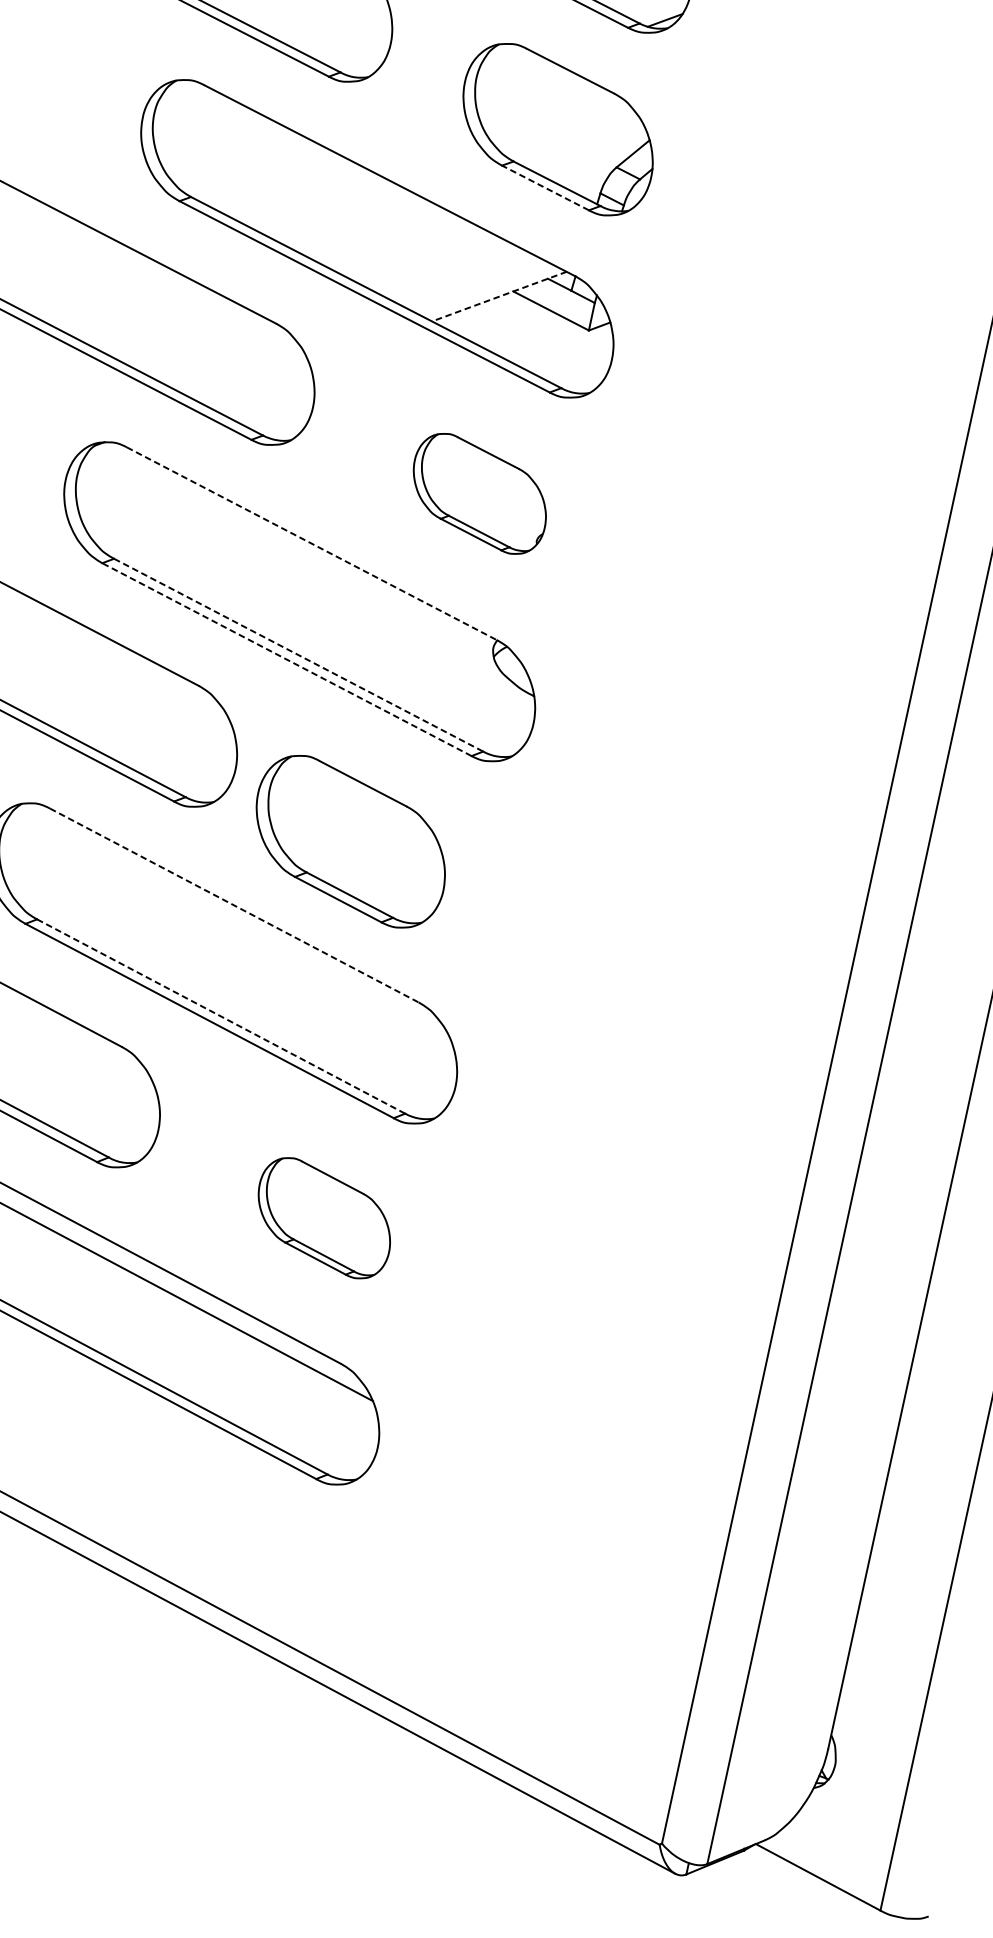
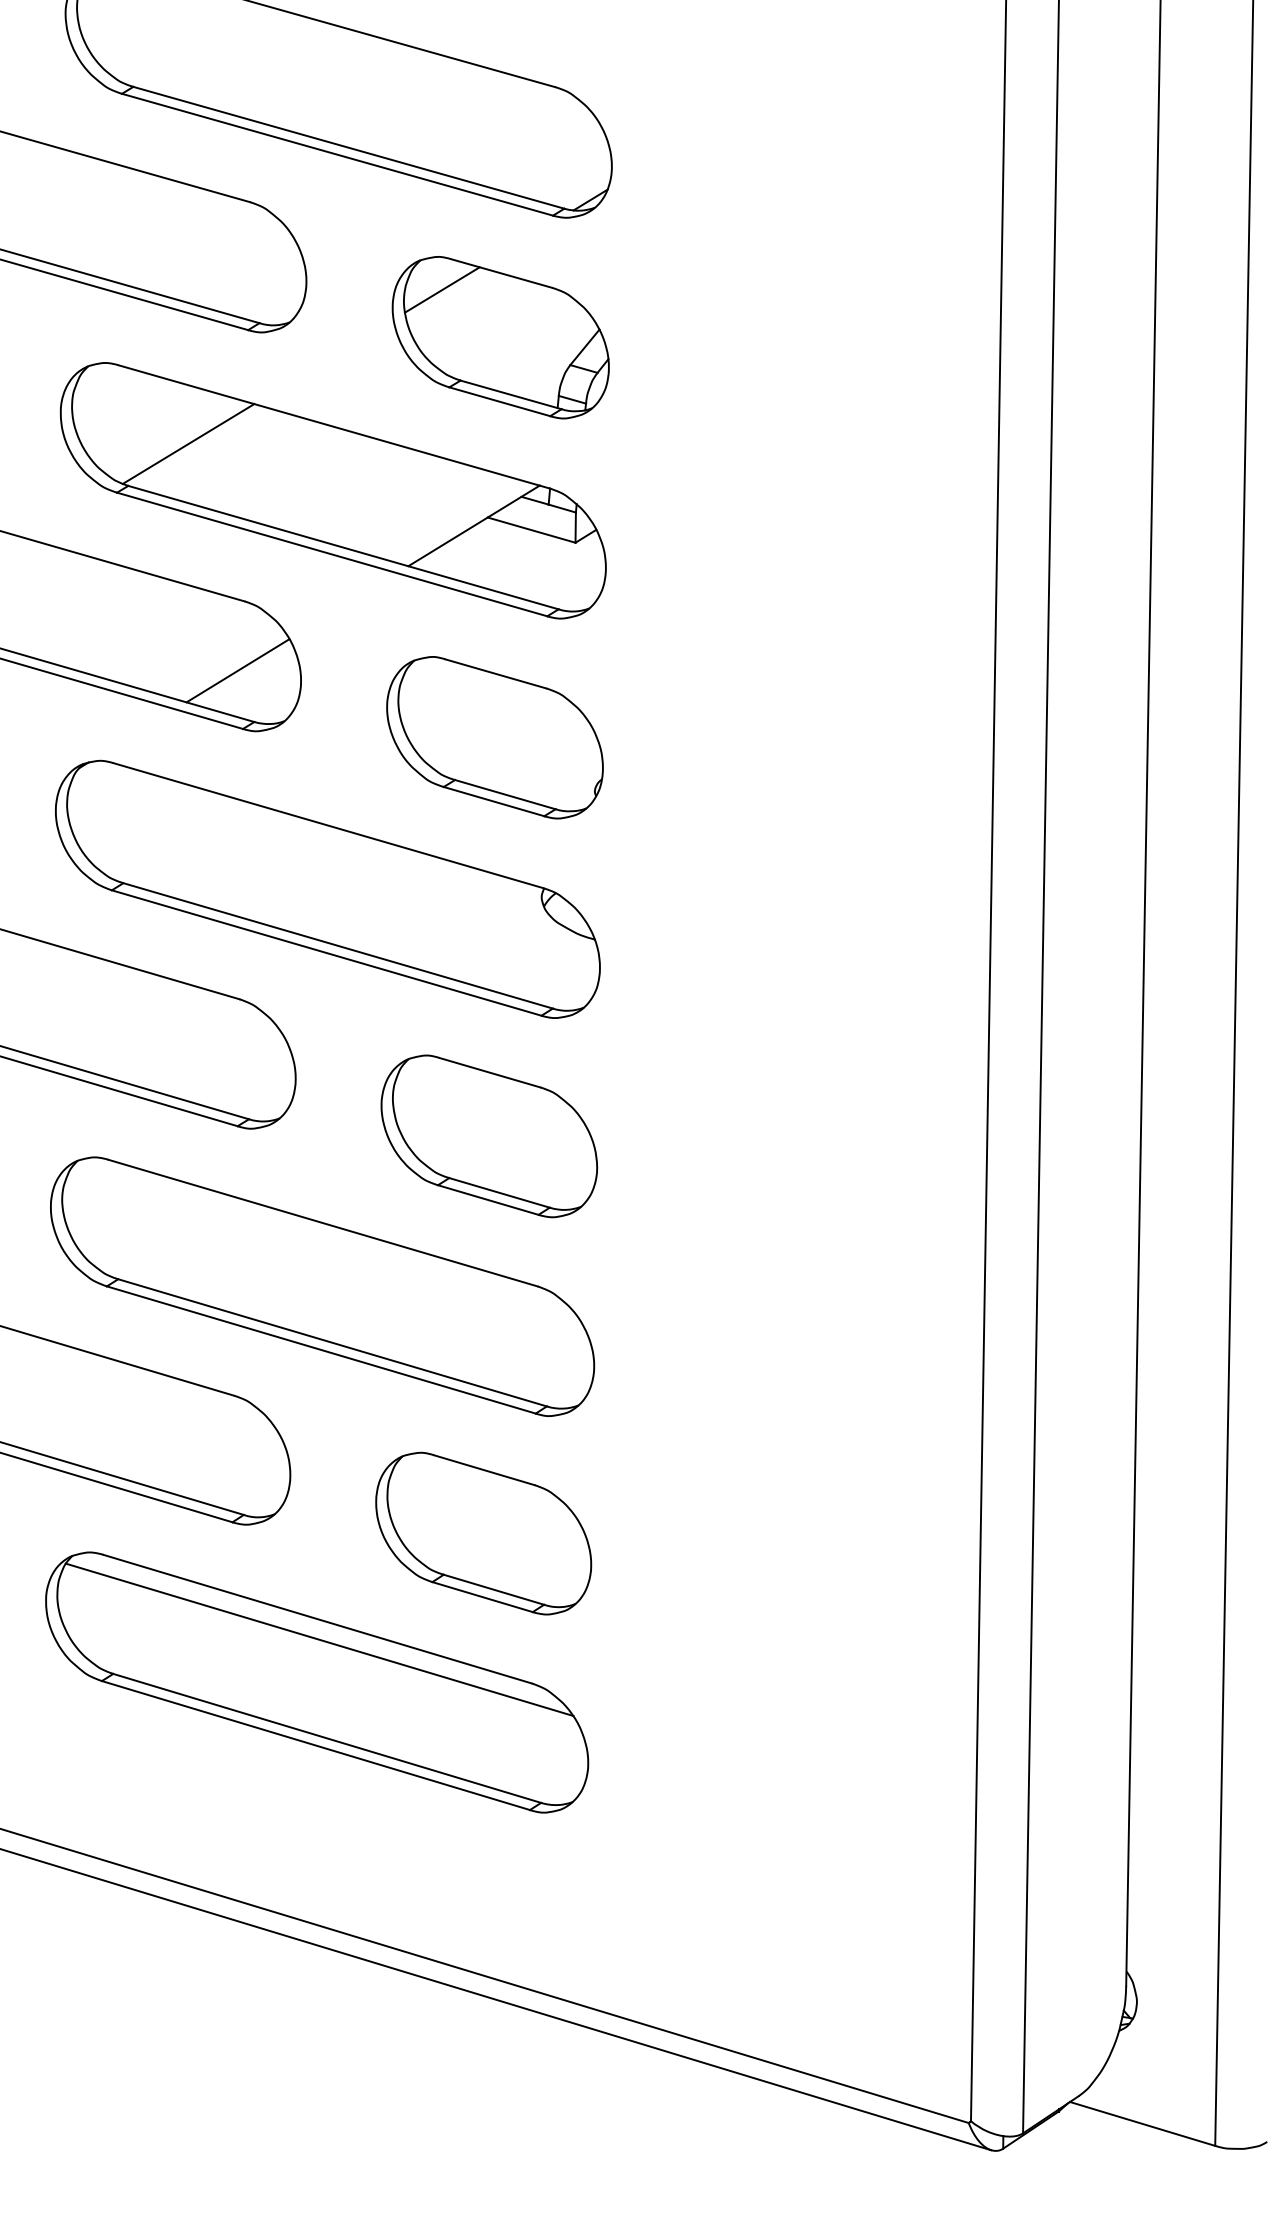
line: (513, 75) -> (442, 289), added
line: (253, 169) -> (188, 443), added
line: (545, 187) -> (499, 401), dashed -> solid
line: (498, 297) -> (473, 526), dashed -> solid
line: (257, 385) -> (237, 670), added
part: (479, 493) -> (494, 737), size x1.43
line: (311, 543) -> (328, 825), dashed -> solid
line: (299, 654) -> (338, 945), dashed -> solid
line: (286, 660) -> (326, 953), dashed -> solid
part: (350, 841) -> (489, 1136), moved
line: (234, 905) -> (323, 1223), dashed -> solid
line: (221, 1016) -> (332, 1342), dashed -> solid
part: (324, 1218) -> (483, 1533), size x1.43

